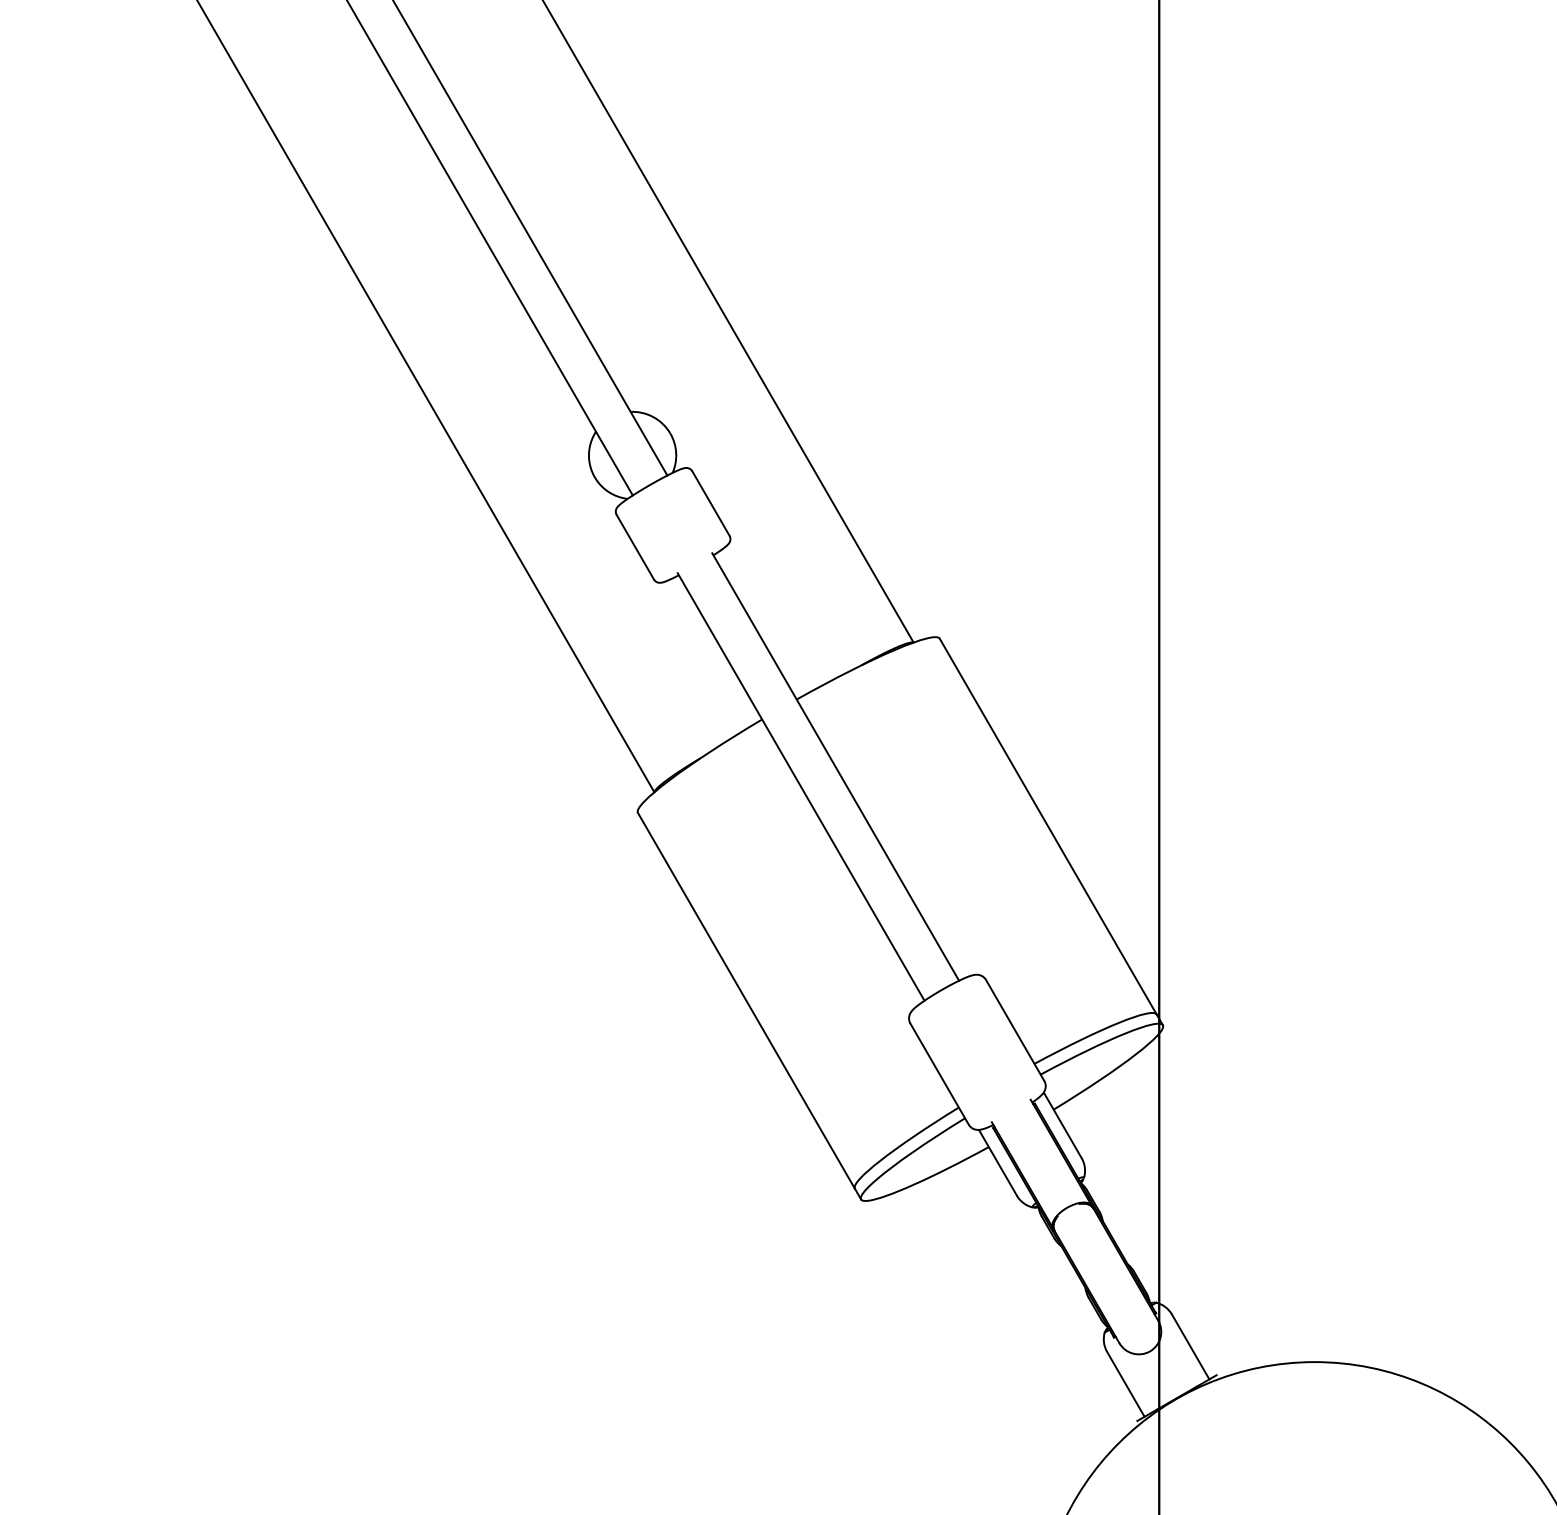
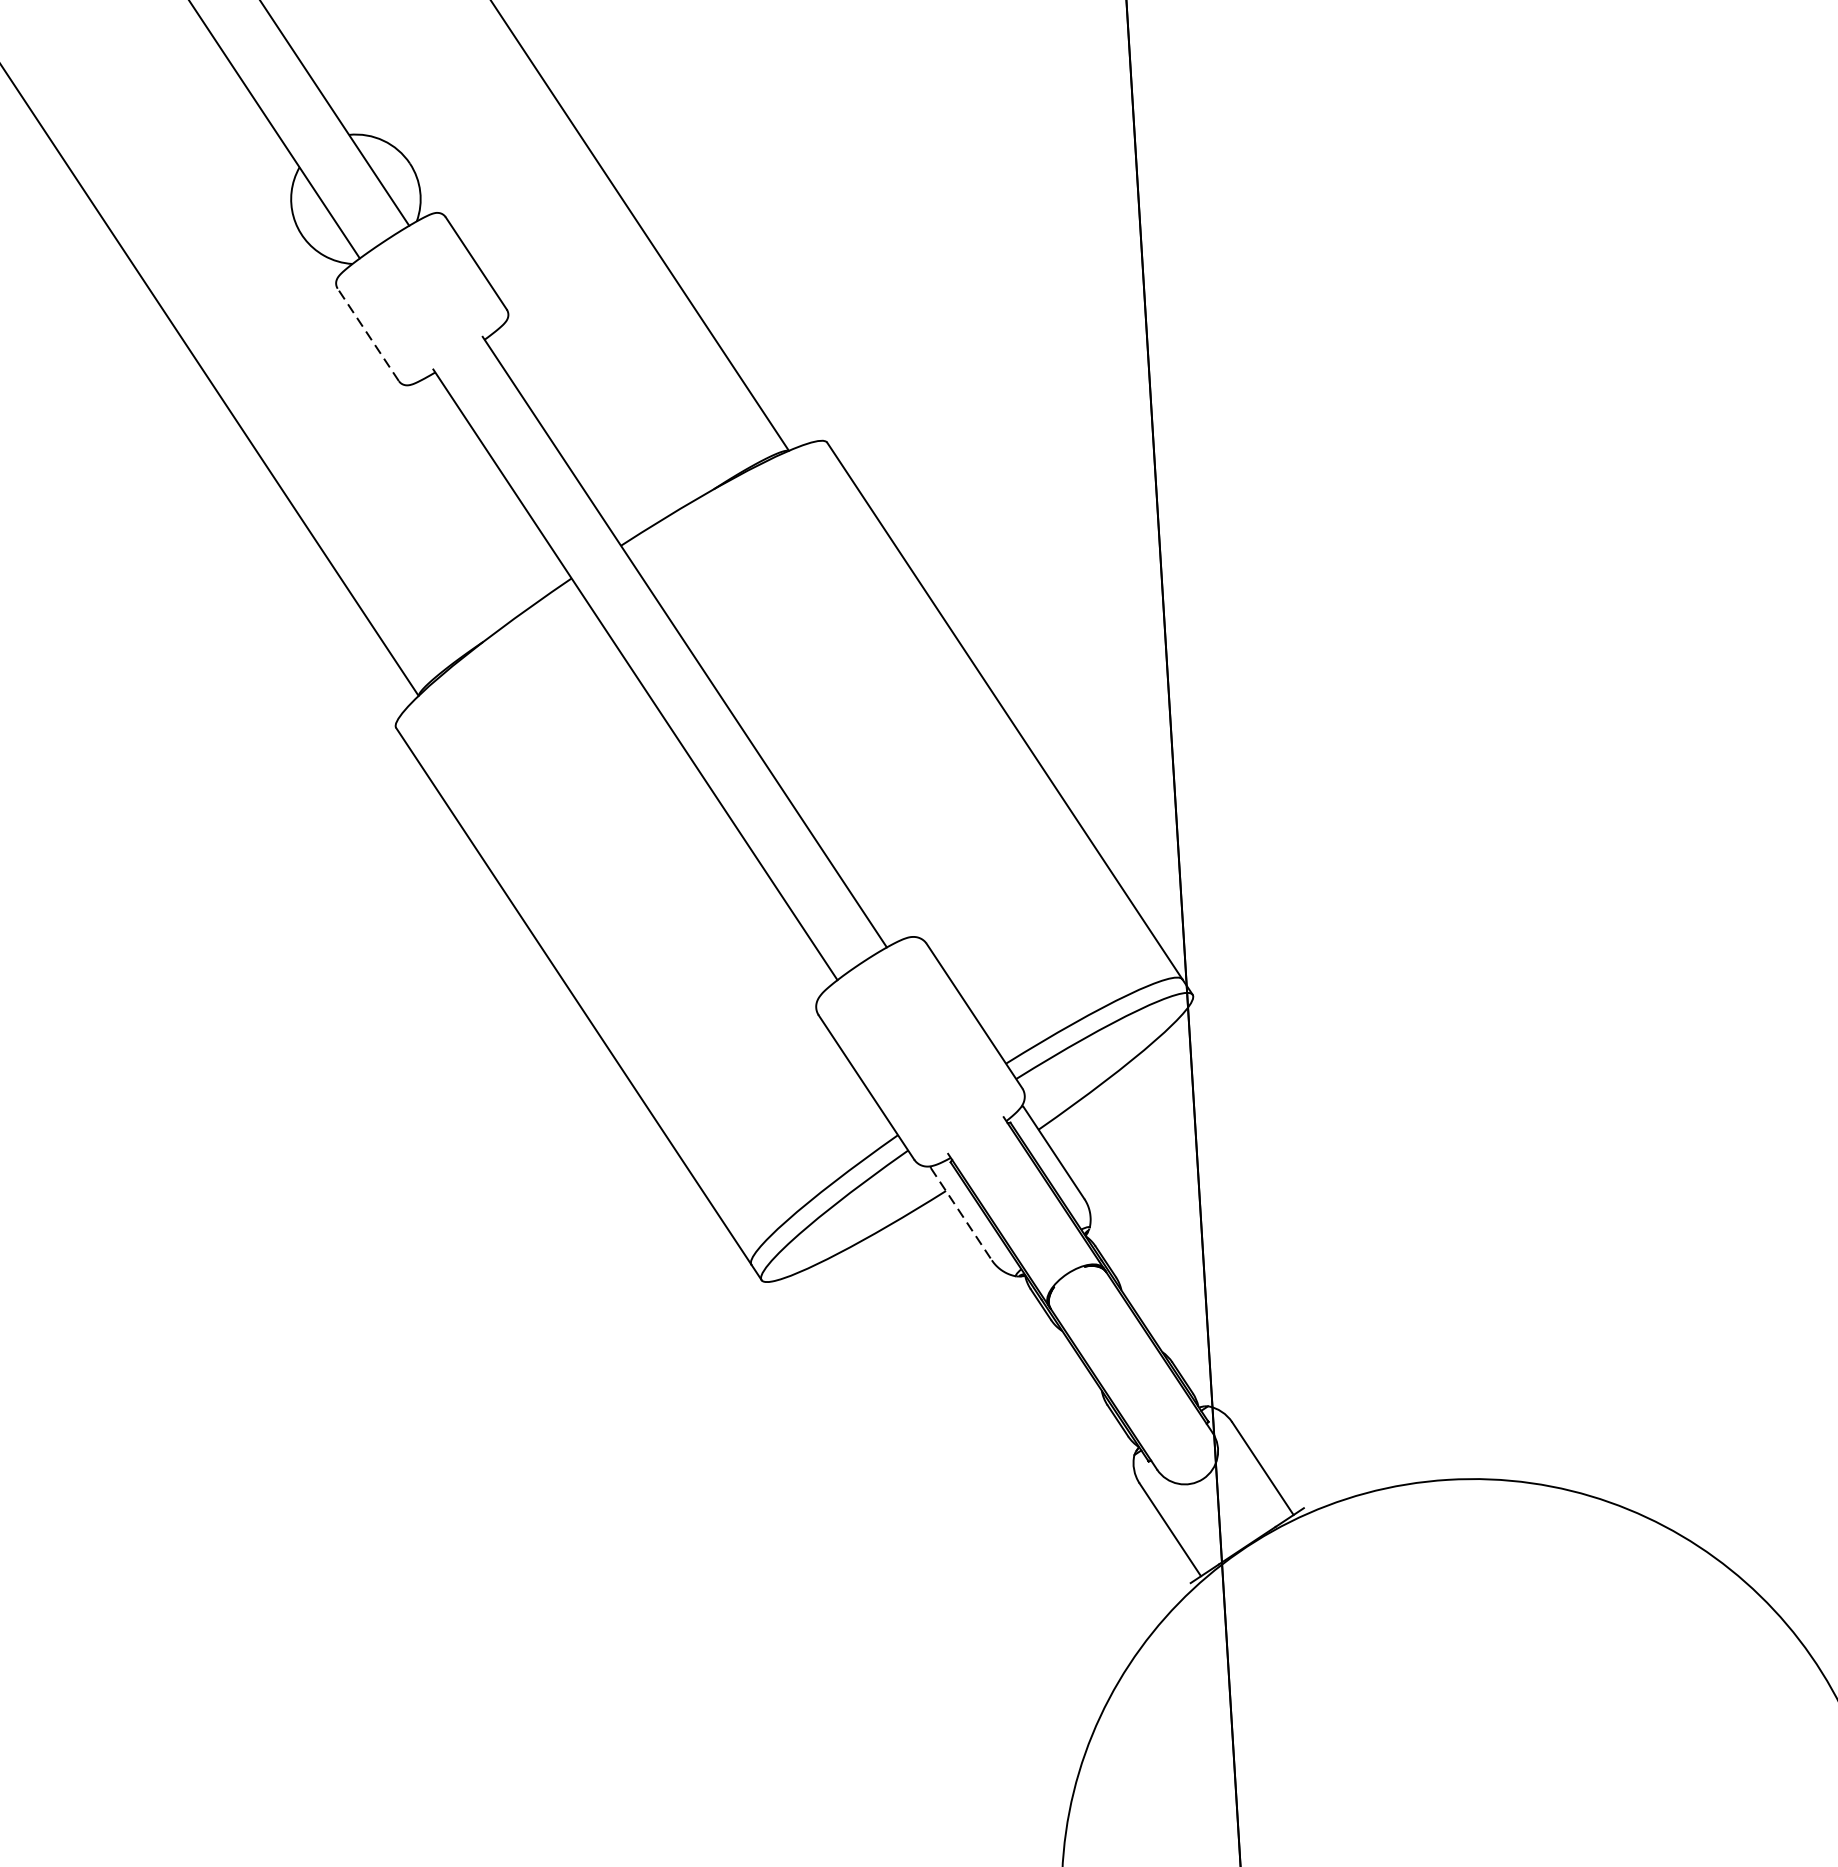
line: (635, 546) -> (368, 333), solid -> dashed
line: (998, 1163) -> (961, 1214), solid -> dashed

